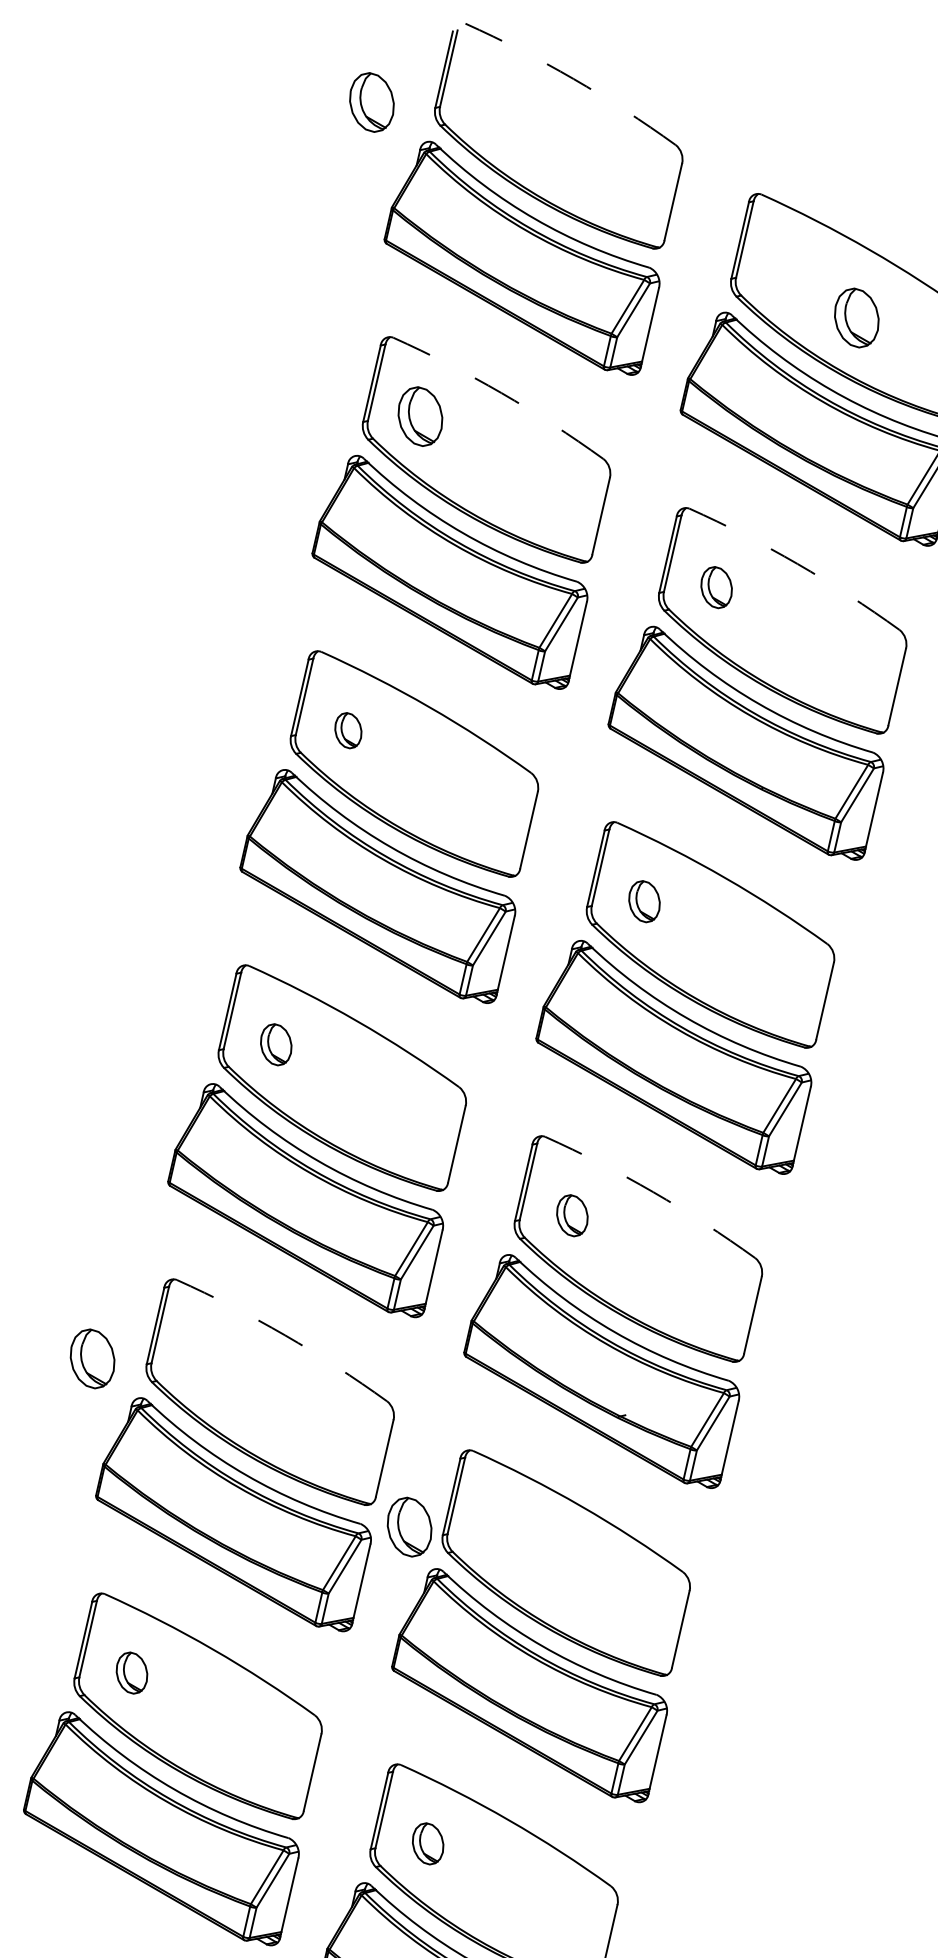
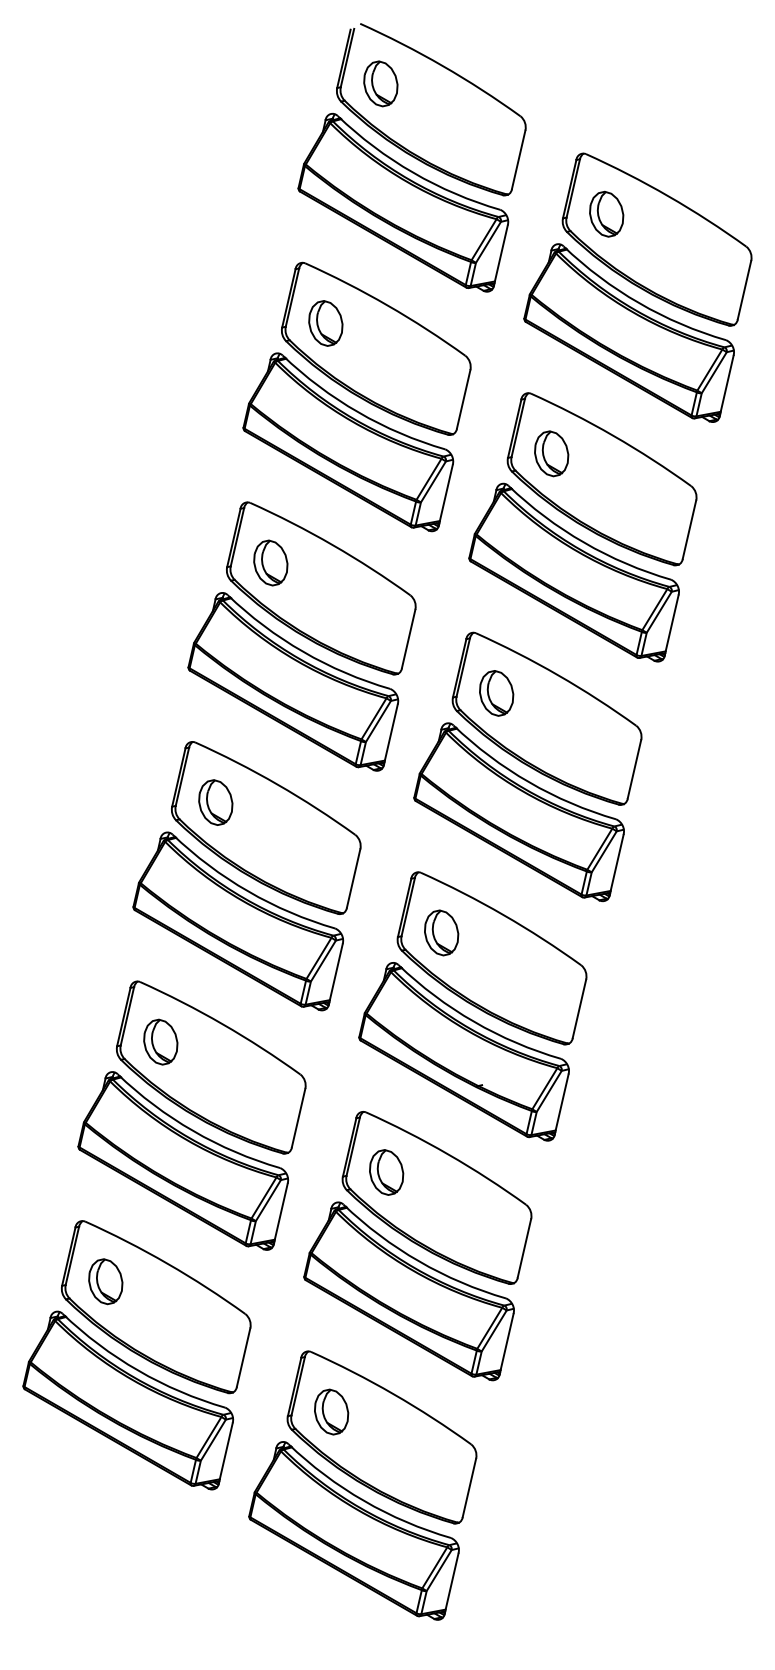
arc: (573, 78) -> (442, 65), dashed -> solid
part: (371, 102) -> (380, 83), moved
part: (856, 317) -> (606, 213), moved
arc: (501, 393) -> (387, 305), dashed -> solid
arc: (797, 563) -> (613, 435), dashed -> solid
part: (716, 587) -> (551, 453), size x1.43
part: (347, 730) -> (270, 562), size x1.67
part: (644, 901) -> (496, 693), size x1.43
part: (275, 1044) -> (215, 802), size x1.43
arc: (653, 1191) -> (503, 914), dashed -> solid
part: (572, 1215) -> (441, 932), size x1.43
arc: (284, 1335) -> (222, 1024), dashed -> solid
part: (92, 1358) -> (160, 1041), moved
part: (409, 1527) -> (386, 1172), moved
part: (131, 1672) -> (105, 1281), size x1.43
part: (427, 1843) -> (331, 1411), size x1.43

